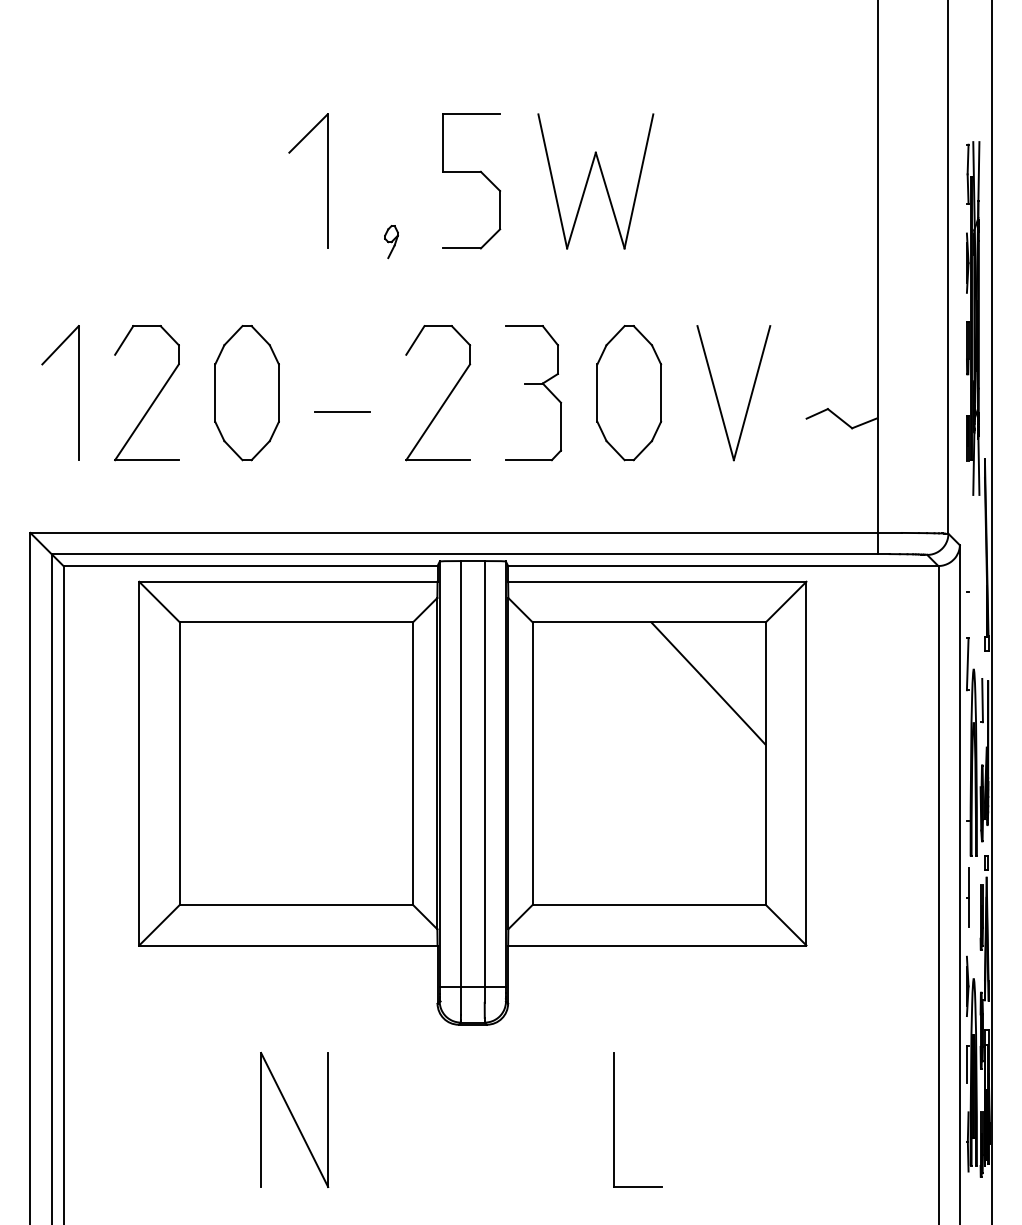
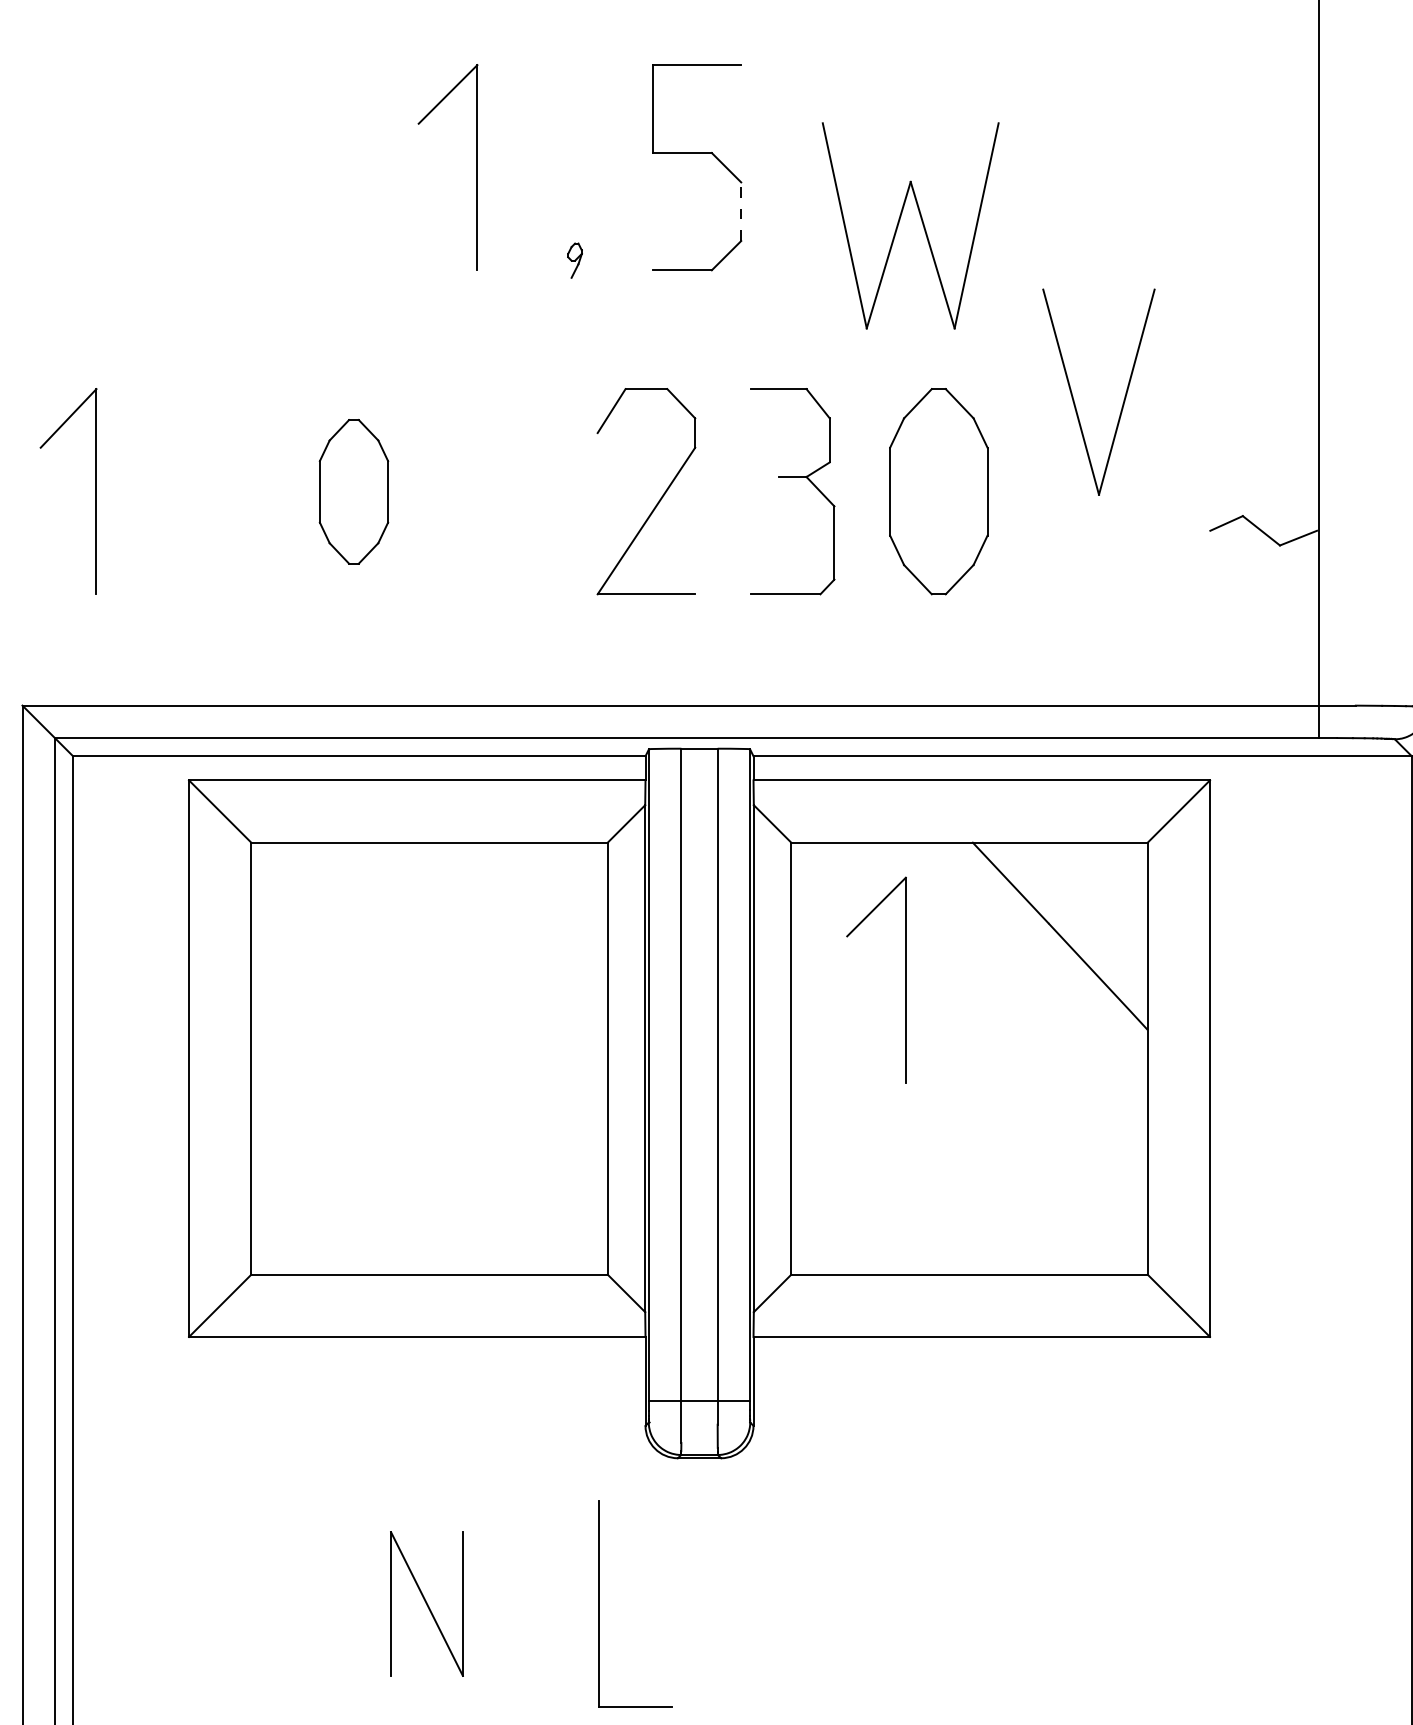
part: (589, 178) -> (900, 221), moved
line: (500, 209) -> (741, 210), solid -> dashed
part: (391, 242) -> (575, 261), size x0.7
part: (246, 393) -> (353, 492), size x0.7
part: (155, 397) -> (213, 498), removed
part: (718, 398) -> (1075, 400), moved
line: (342, 412) -> (500, 521), removed
part: (607, 711) -> (905, 978), added
part: (294, 1119) -> (426, 1603), size x0.7
part: (614, 1119) -> (599, 1603), moved

